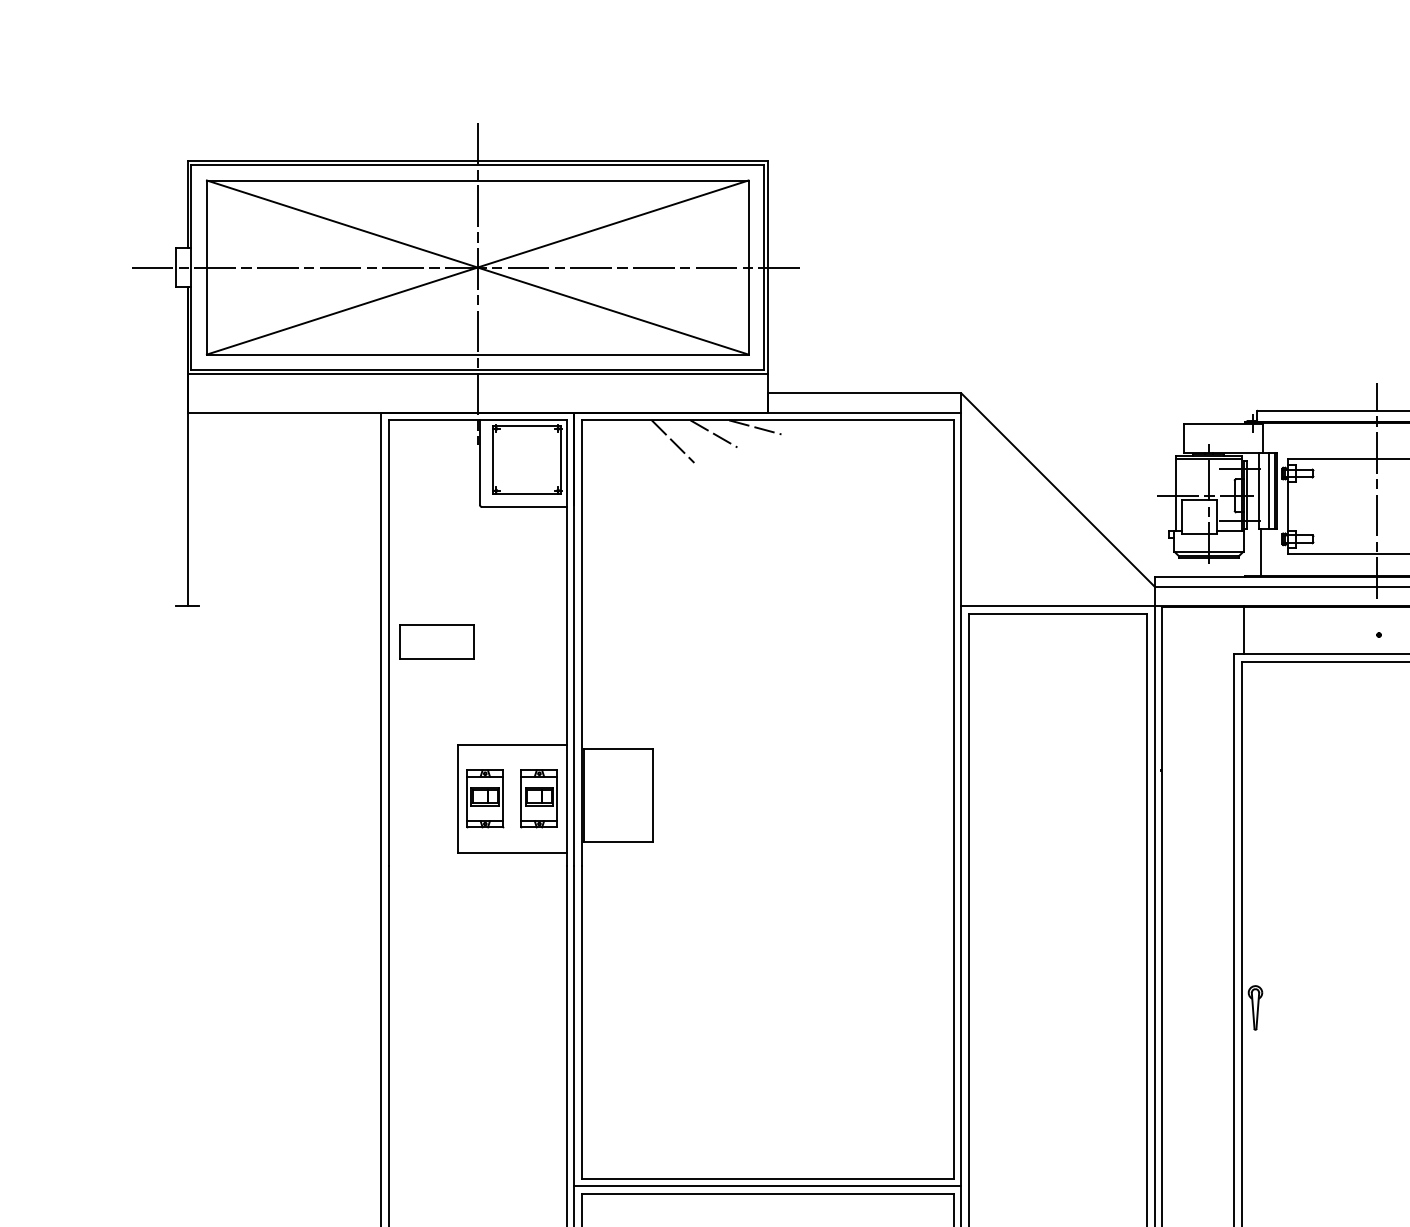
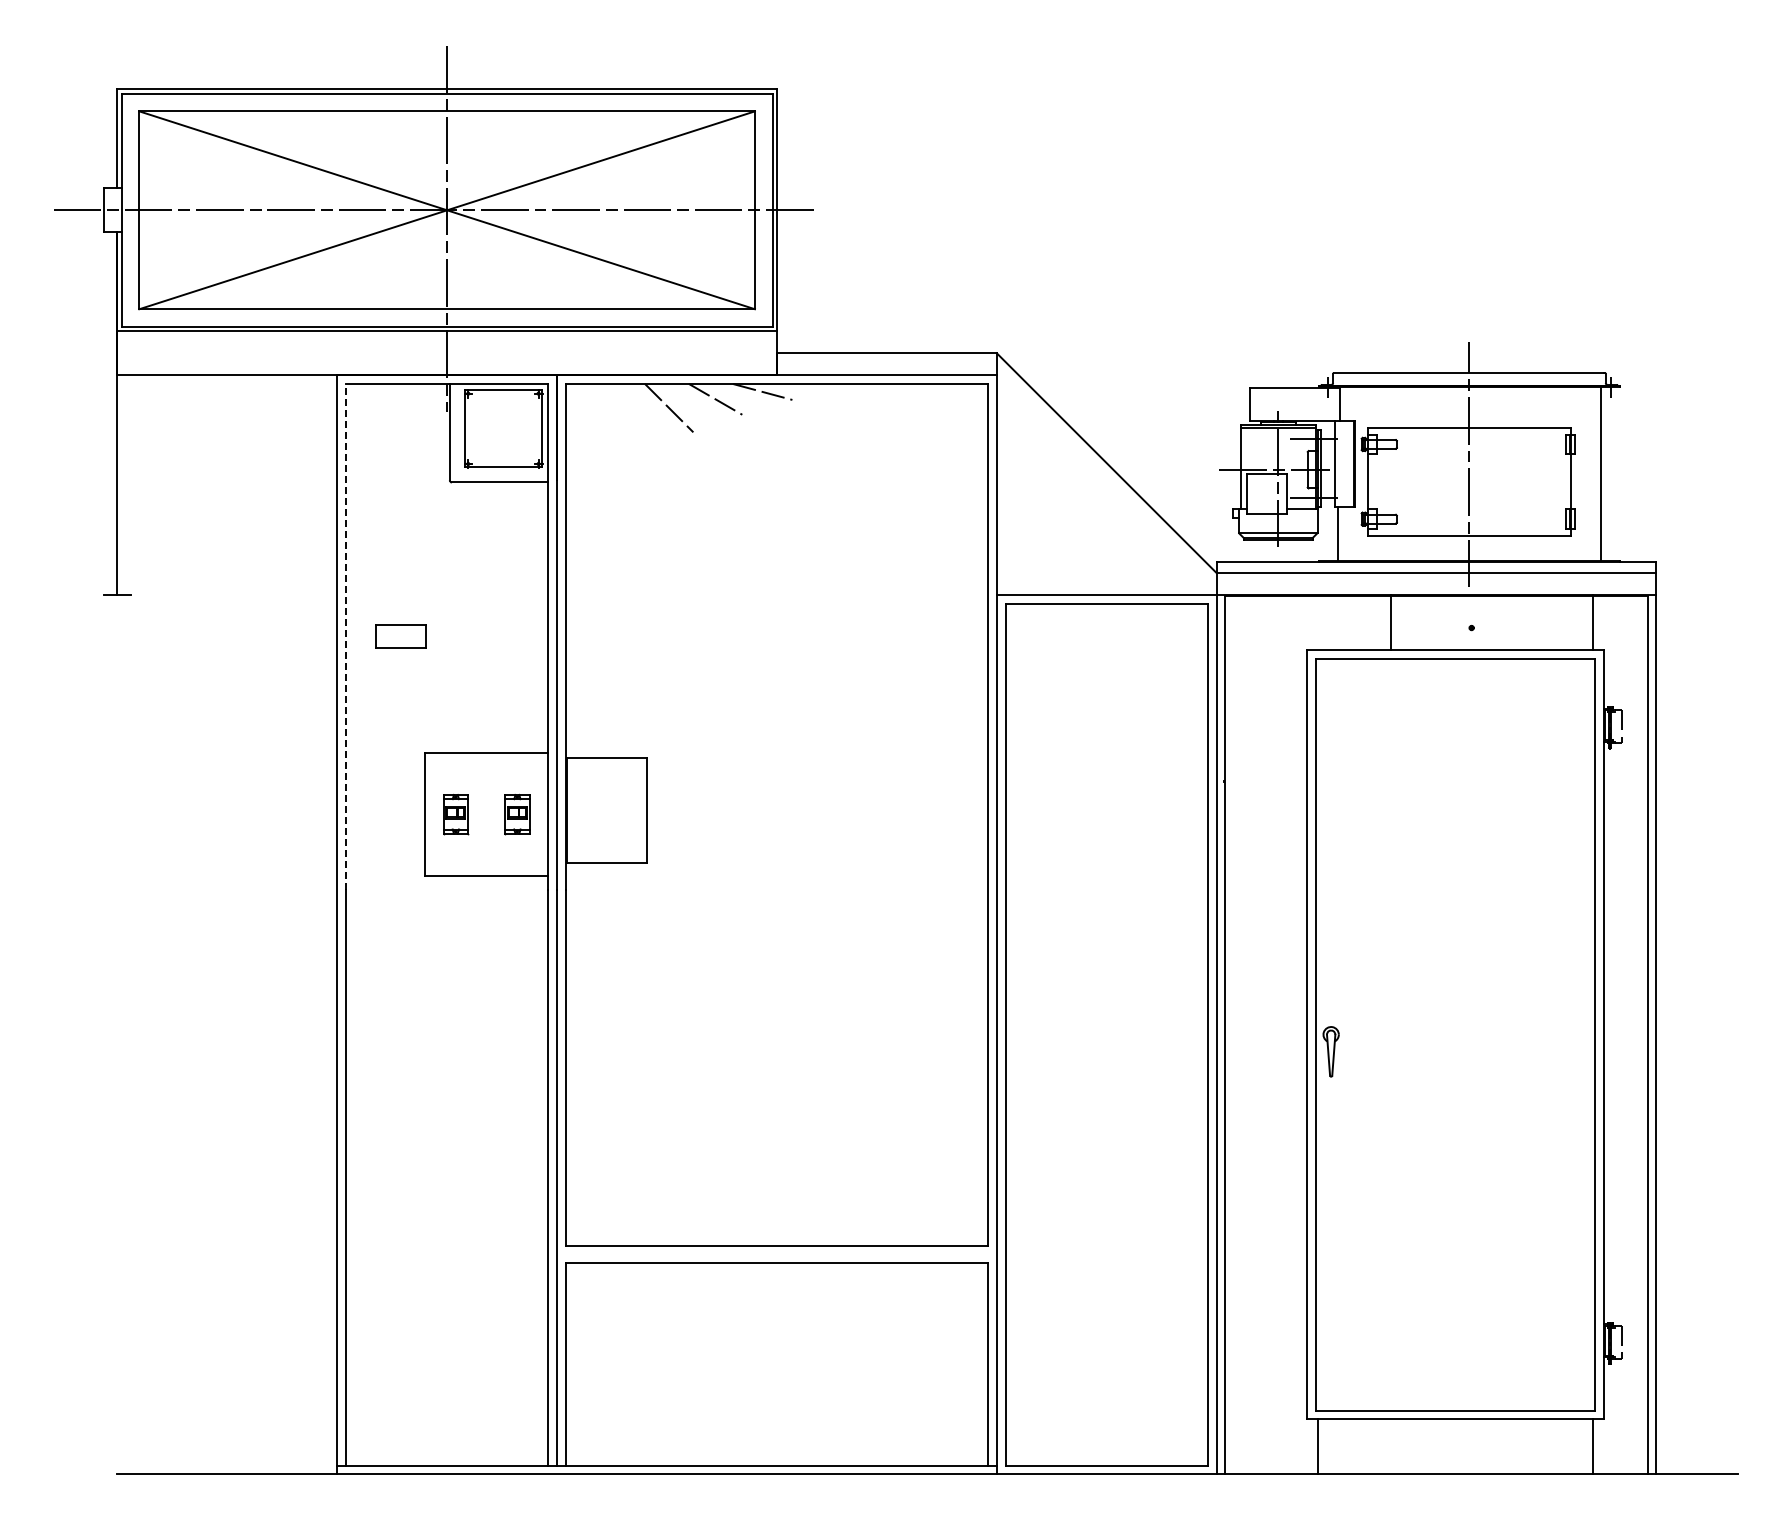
line: (1268, 491) -> (1346, 464), removed
line: (1243, 630) -> (1390, 622), moved
line: (389, 642) -> (346, 636), solid -> dashed
part: (436, 642) -> (400, 636), size x0.6
part: (485, 799) -> (455, 814), size x0.6
part: (539, 799) -> (517, 814), size x0.6
line: (767, 1186) -> (776, 1254), removed

